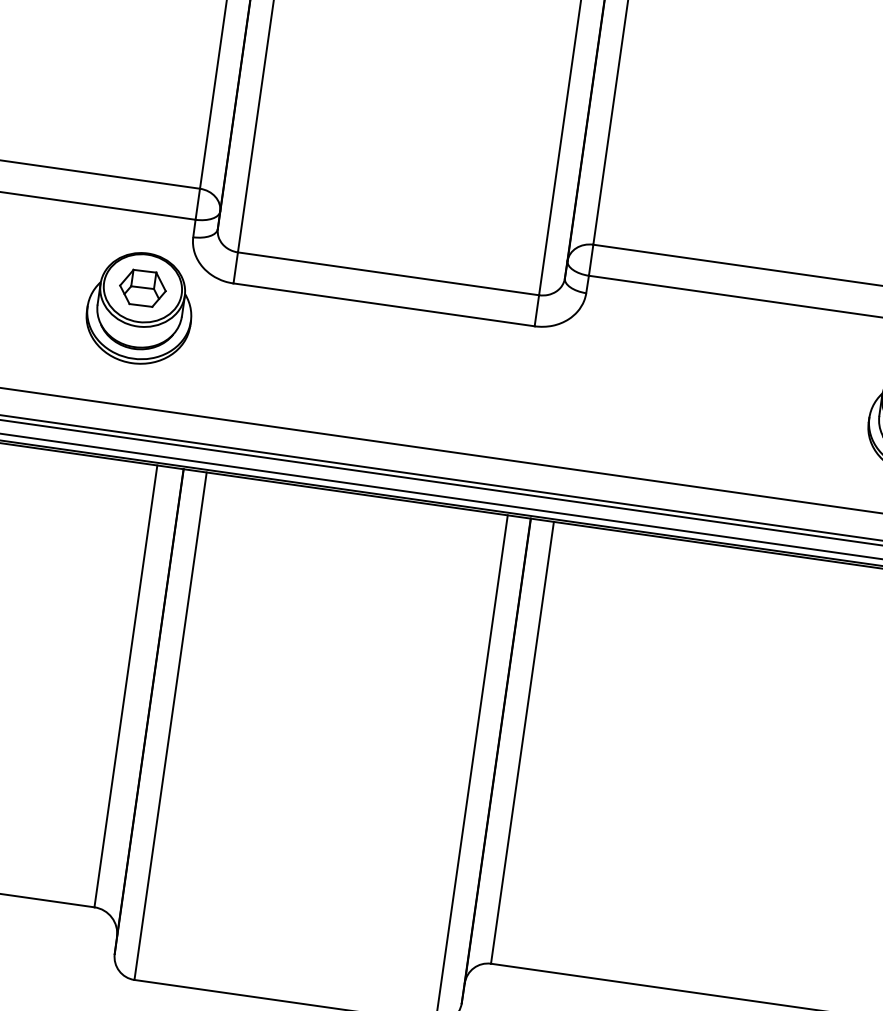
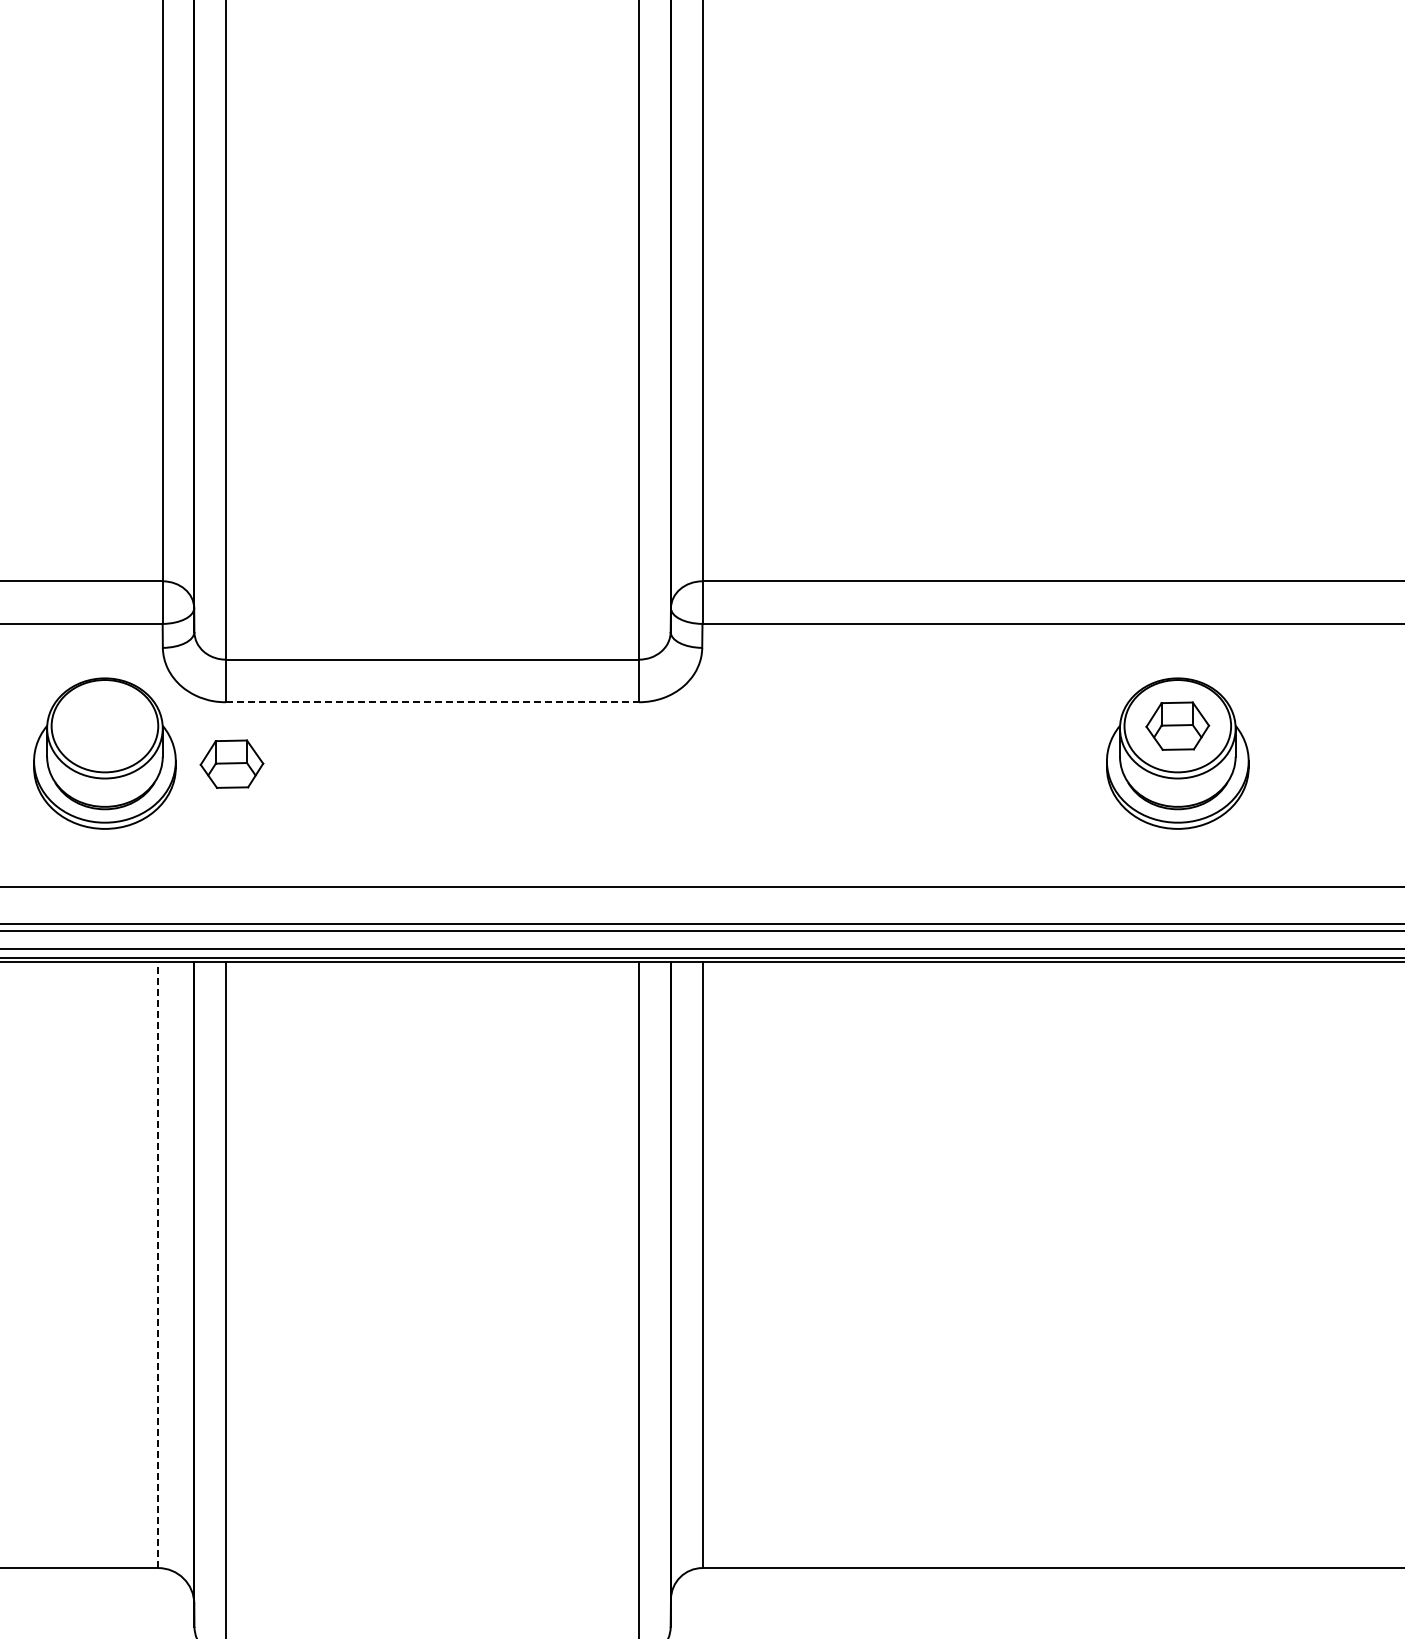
part: (142, 287) -> (231, 763), moved
line: (384, 305) -> (432, 702), solid -> dashed
line: (126, 686) -> (158, 1264), solid -> dashed

